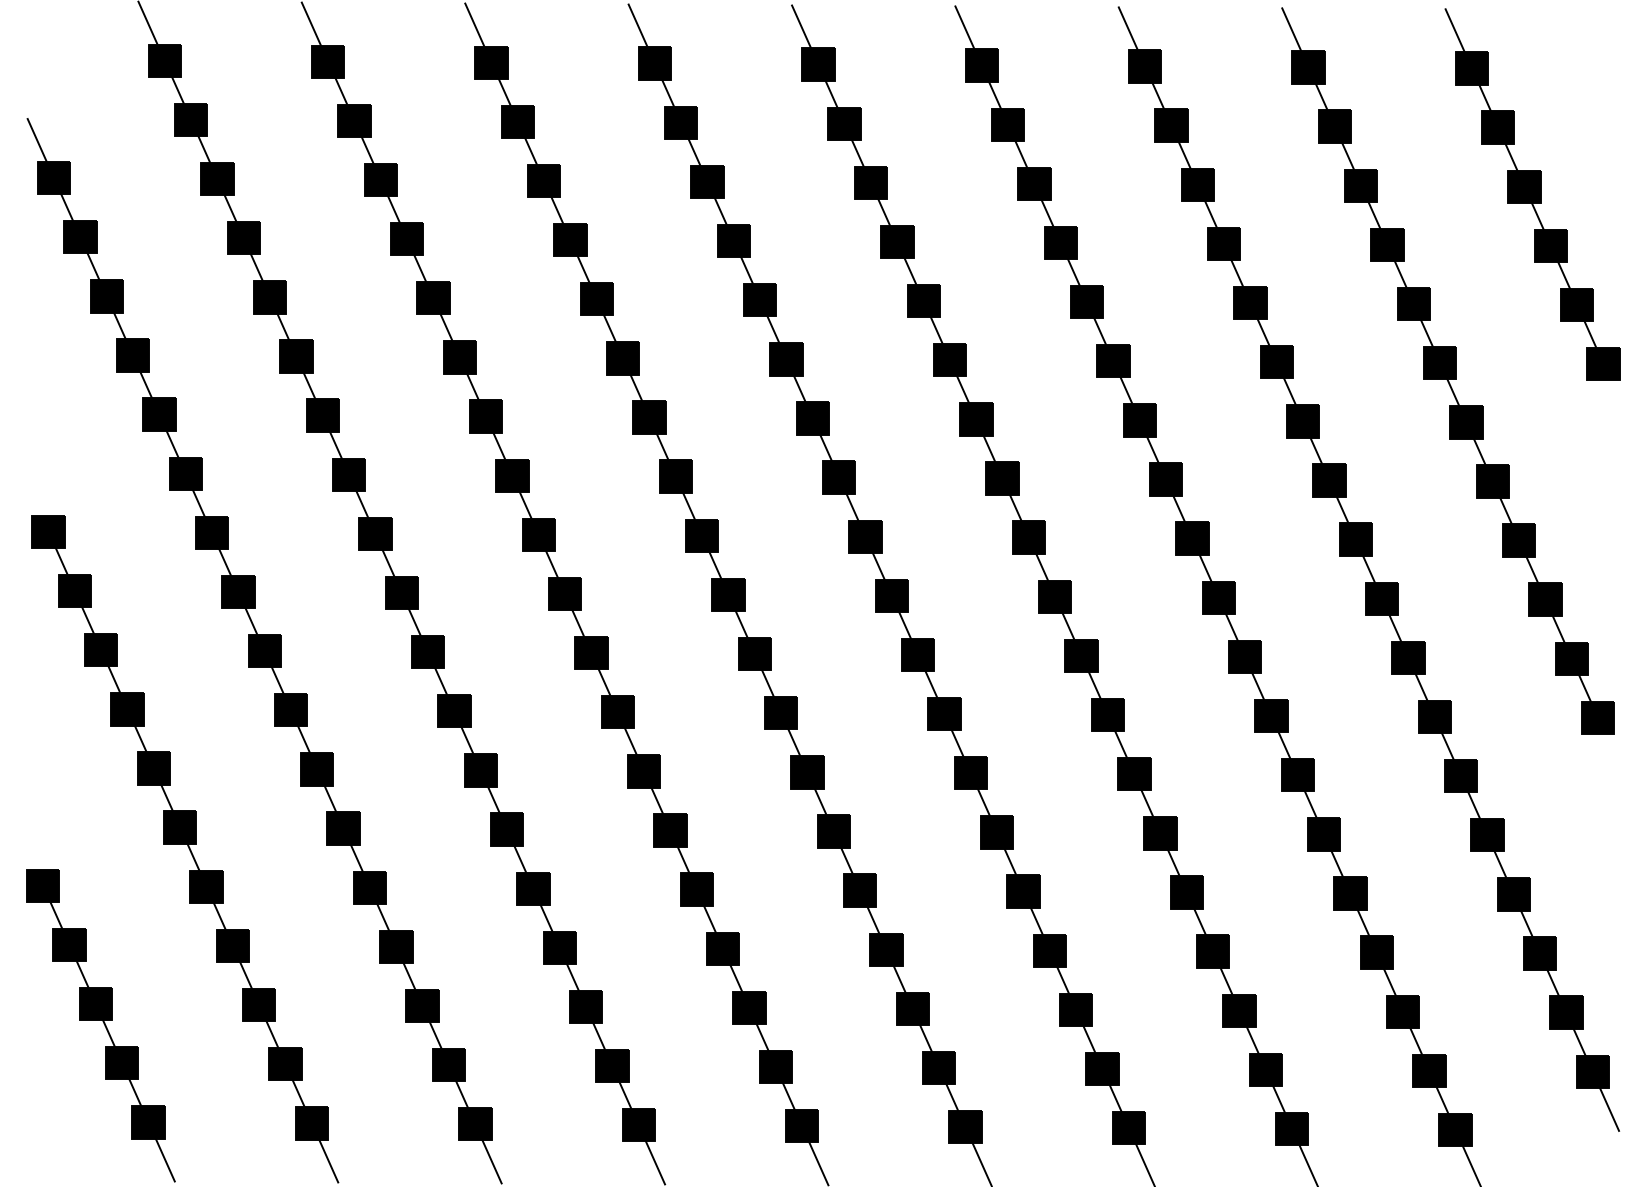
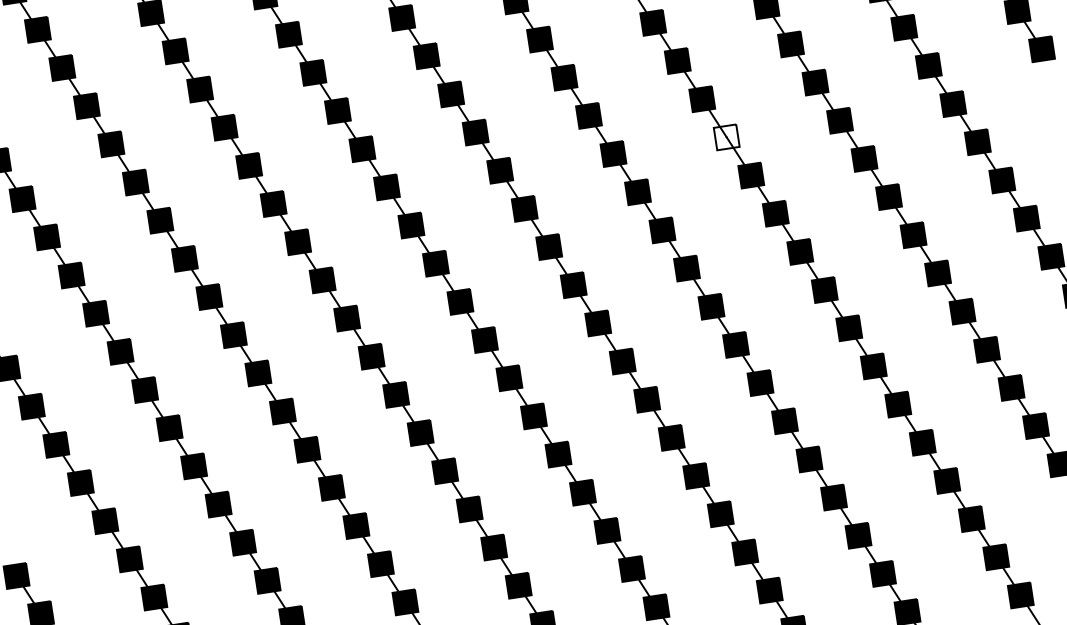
fill: (1139, 420) -> (726, 137), removed

